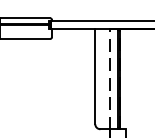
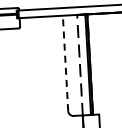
line: (95, 76) -> (65, 63), solid -> dashed

